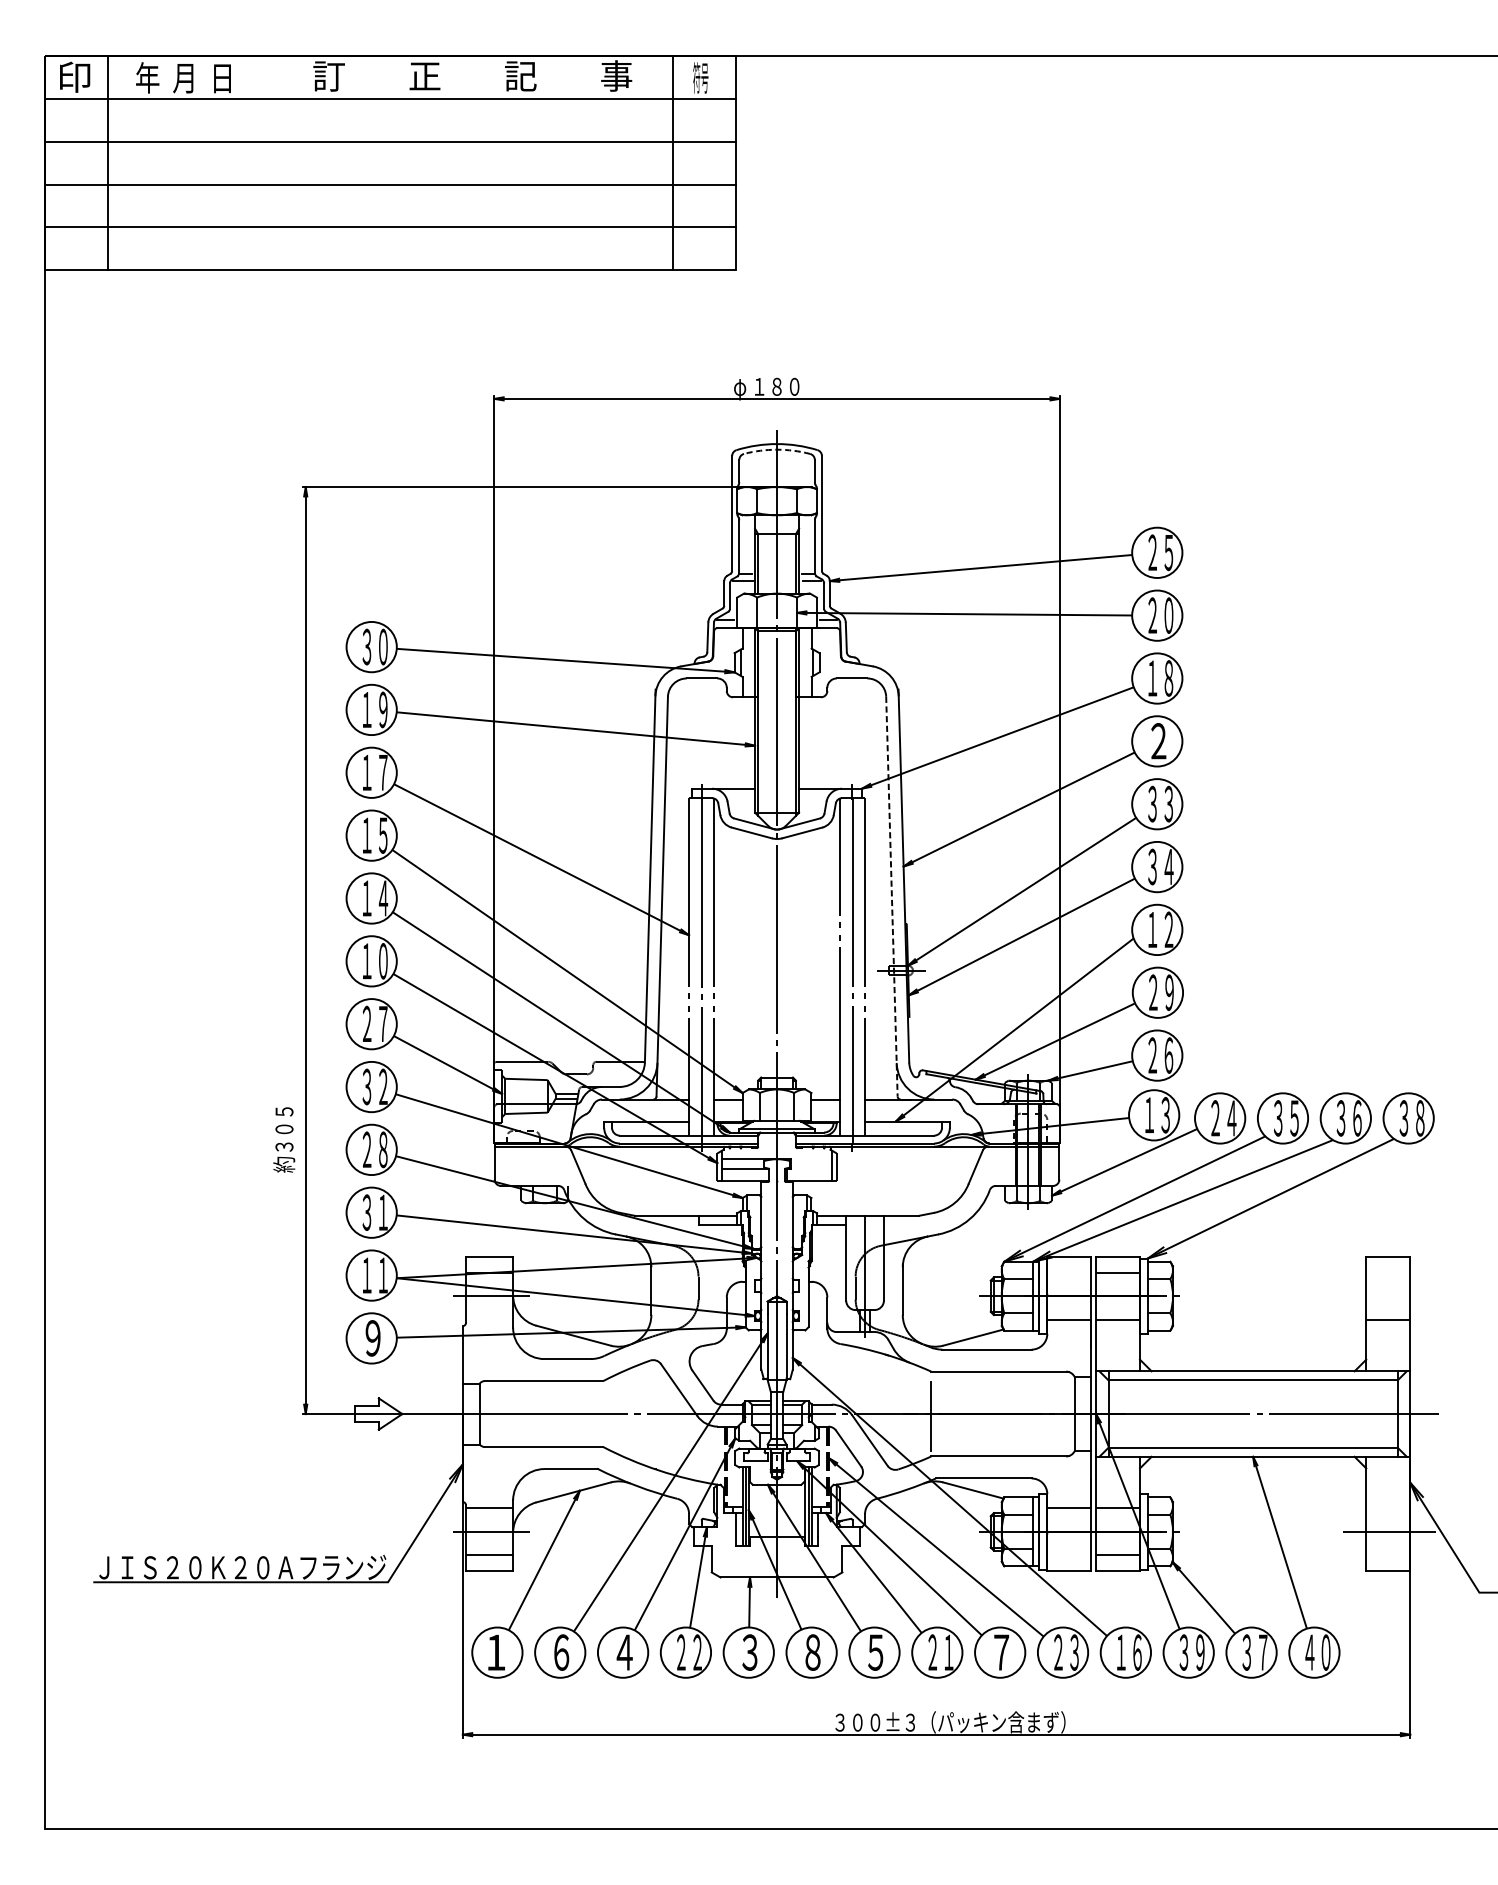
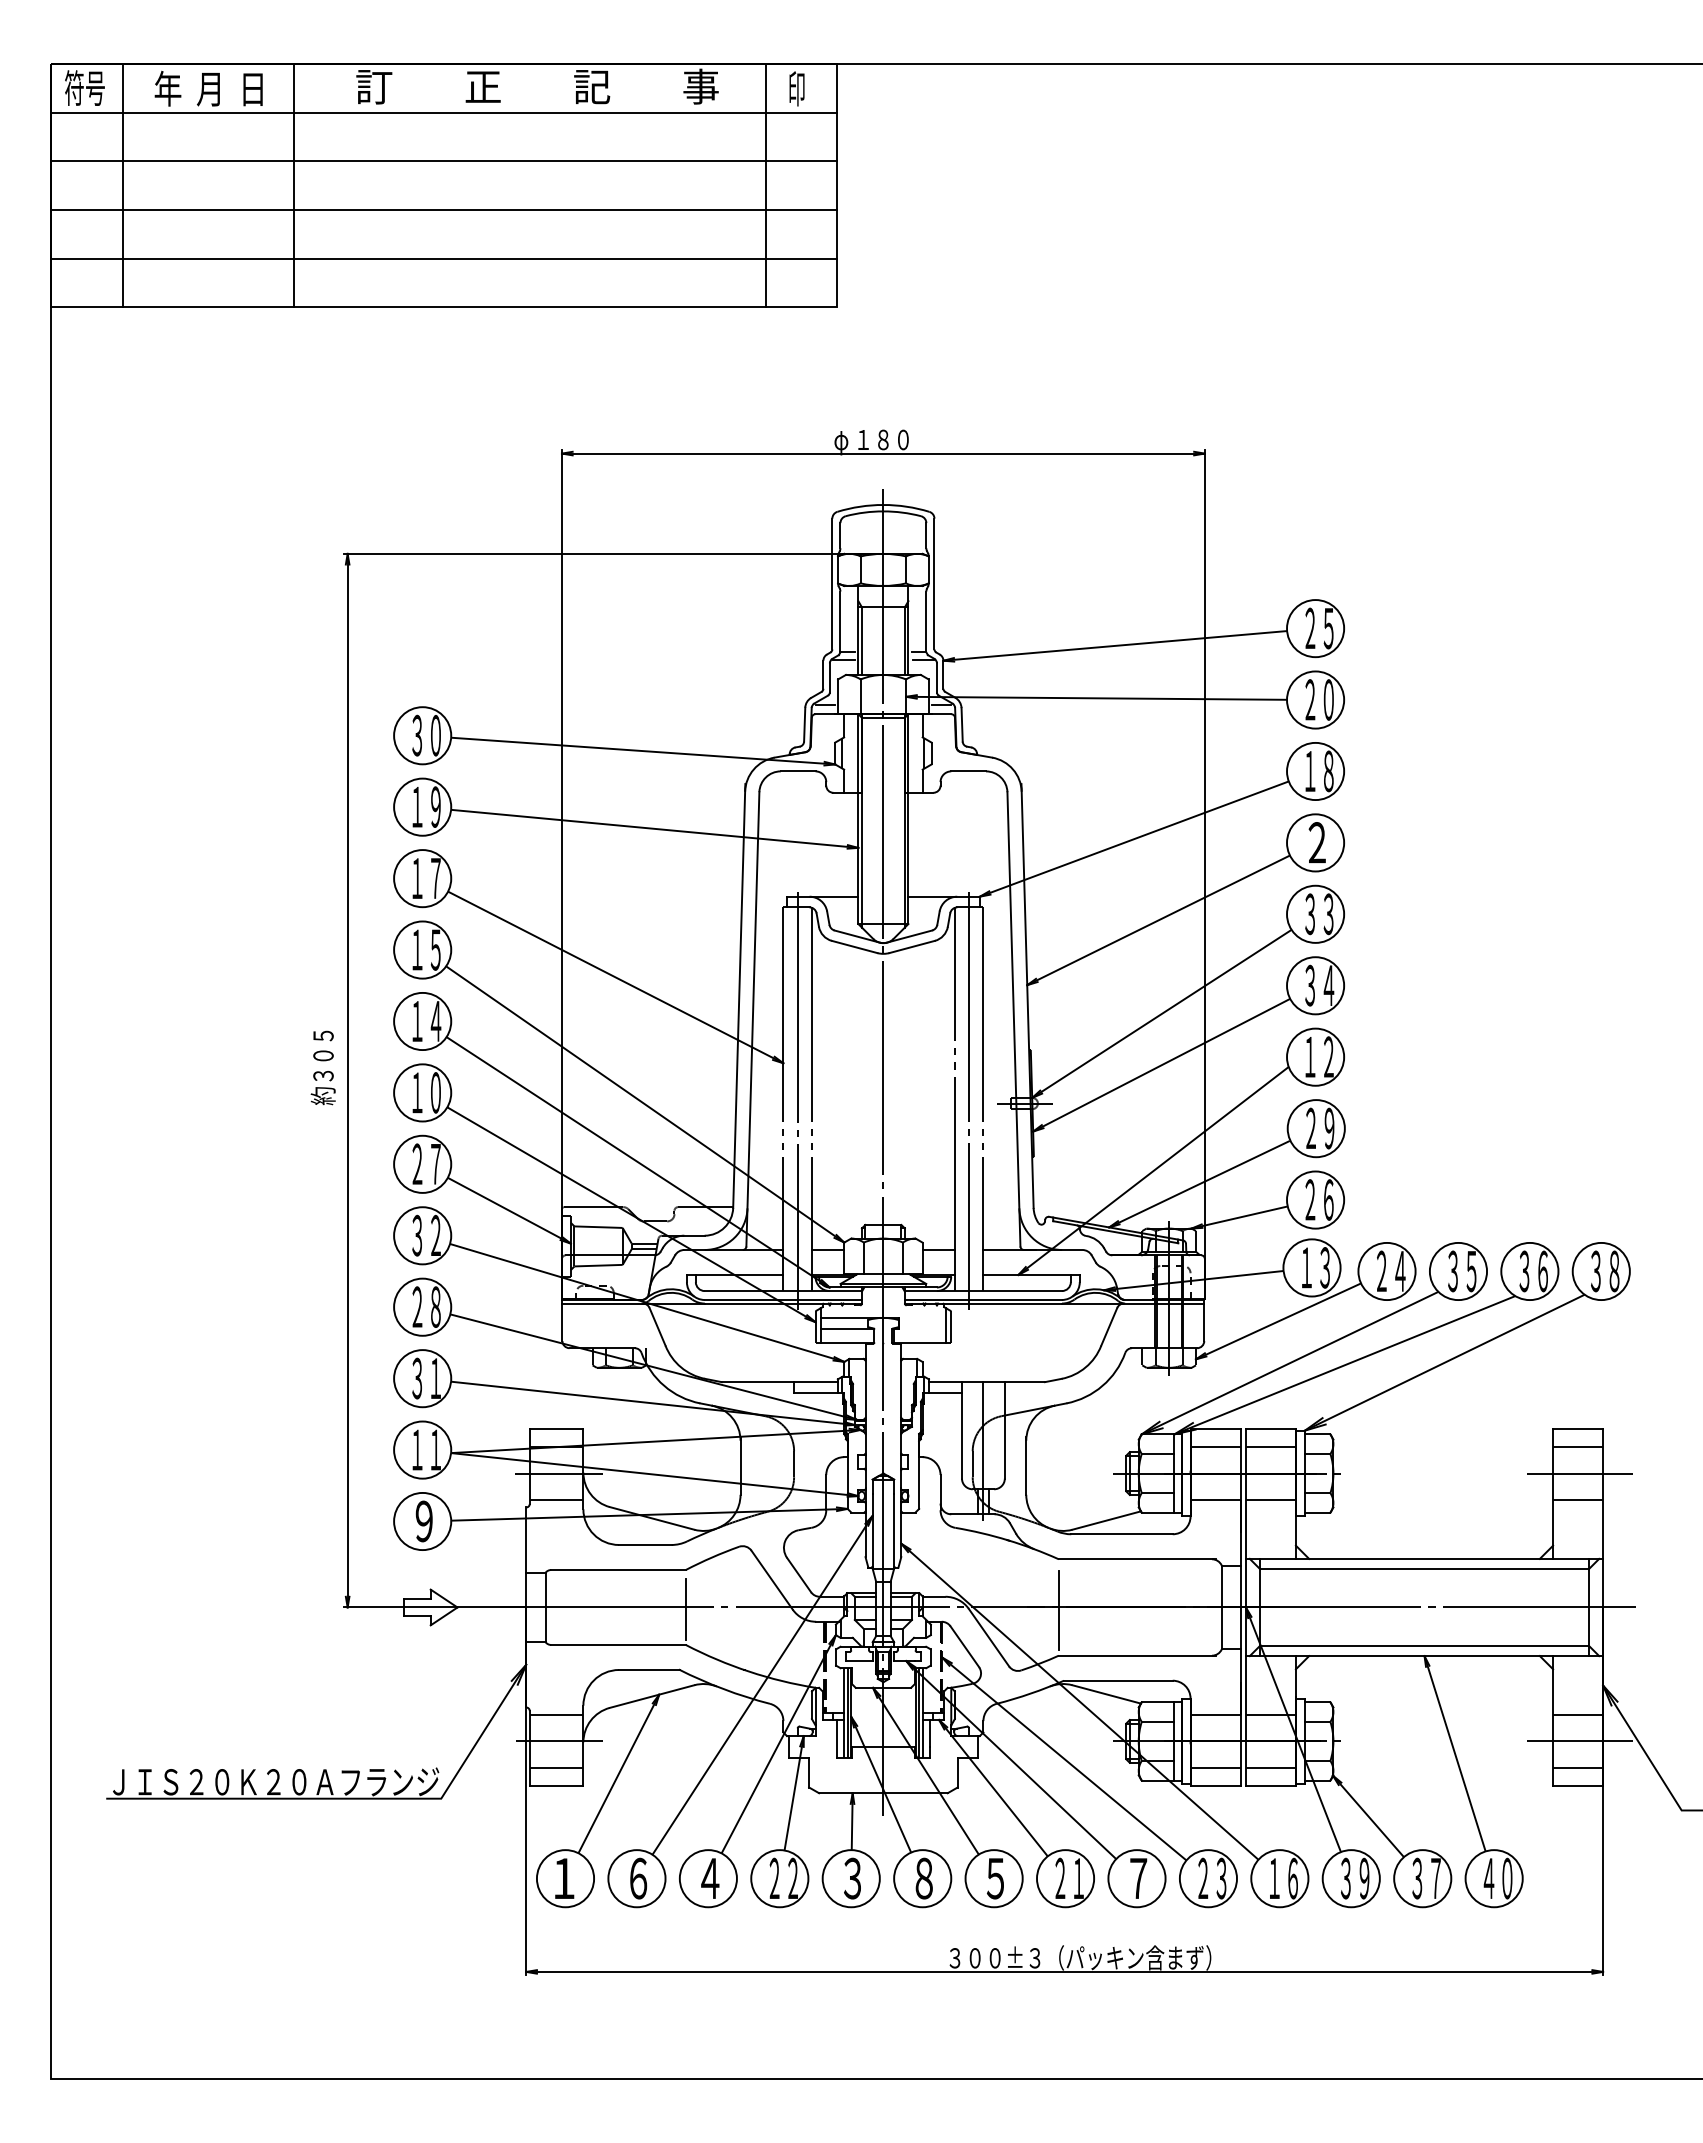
text: (74, 76) -> (84, 87), 印 -> 符号
text: (700, 77) -> (796, 88), 符号 -> 印
line: (258, 162) -> (294, 185), added
arc: (777, 449) -> (883, 511), dashed -> solid
line: (891, 896) -> (1013, 1019), dashed -> solid
text: (283, 1139) -> (322, 1067), moved
line: (1069, 1272) -> (1215, 1446), added
line: (1388, 1272) -> (1578, 1446), added
line: (1389, 1296) -> (1579, 1473), added
line: (489, 1319) -> (556, 1500), added
line: (602, 1415) -> (685, 1609), added
line: (1388, 1508) -> (1578, 1714), added
line: (1069, 1555) -> (1215, 1768), added
line: (1388, 1555) -> (1578, 1768), added

